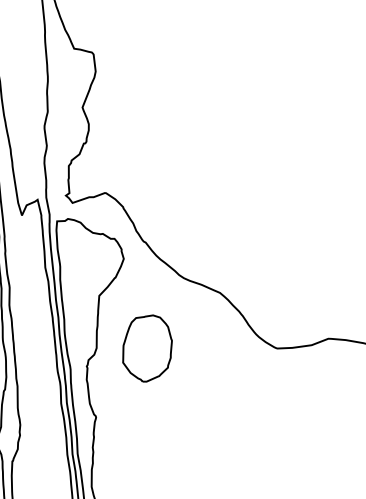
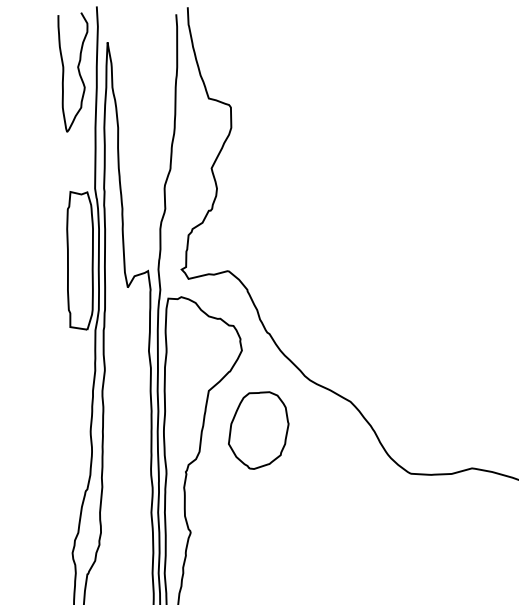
part: (147, 348) -> (258, 430), moved

